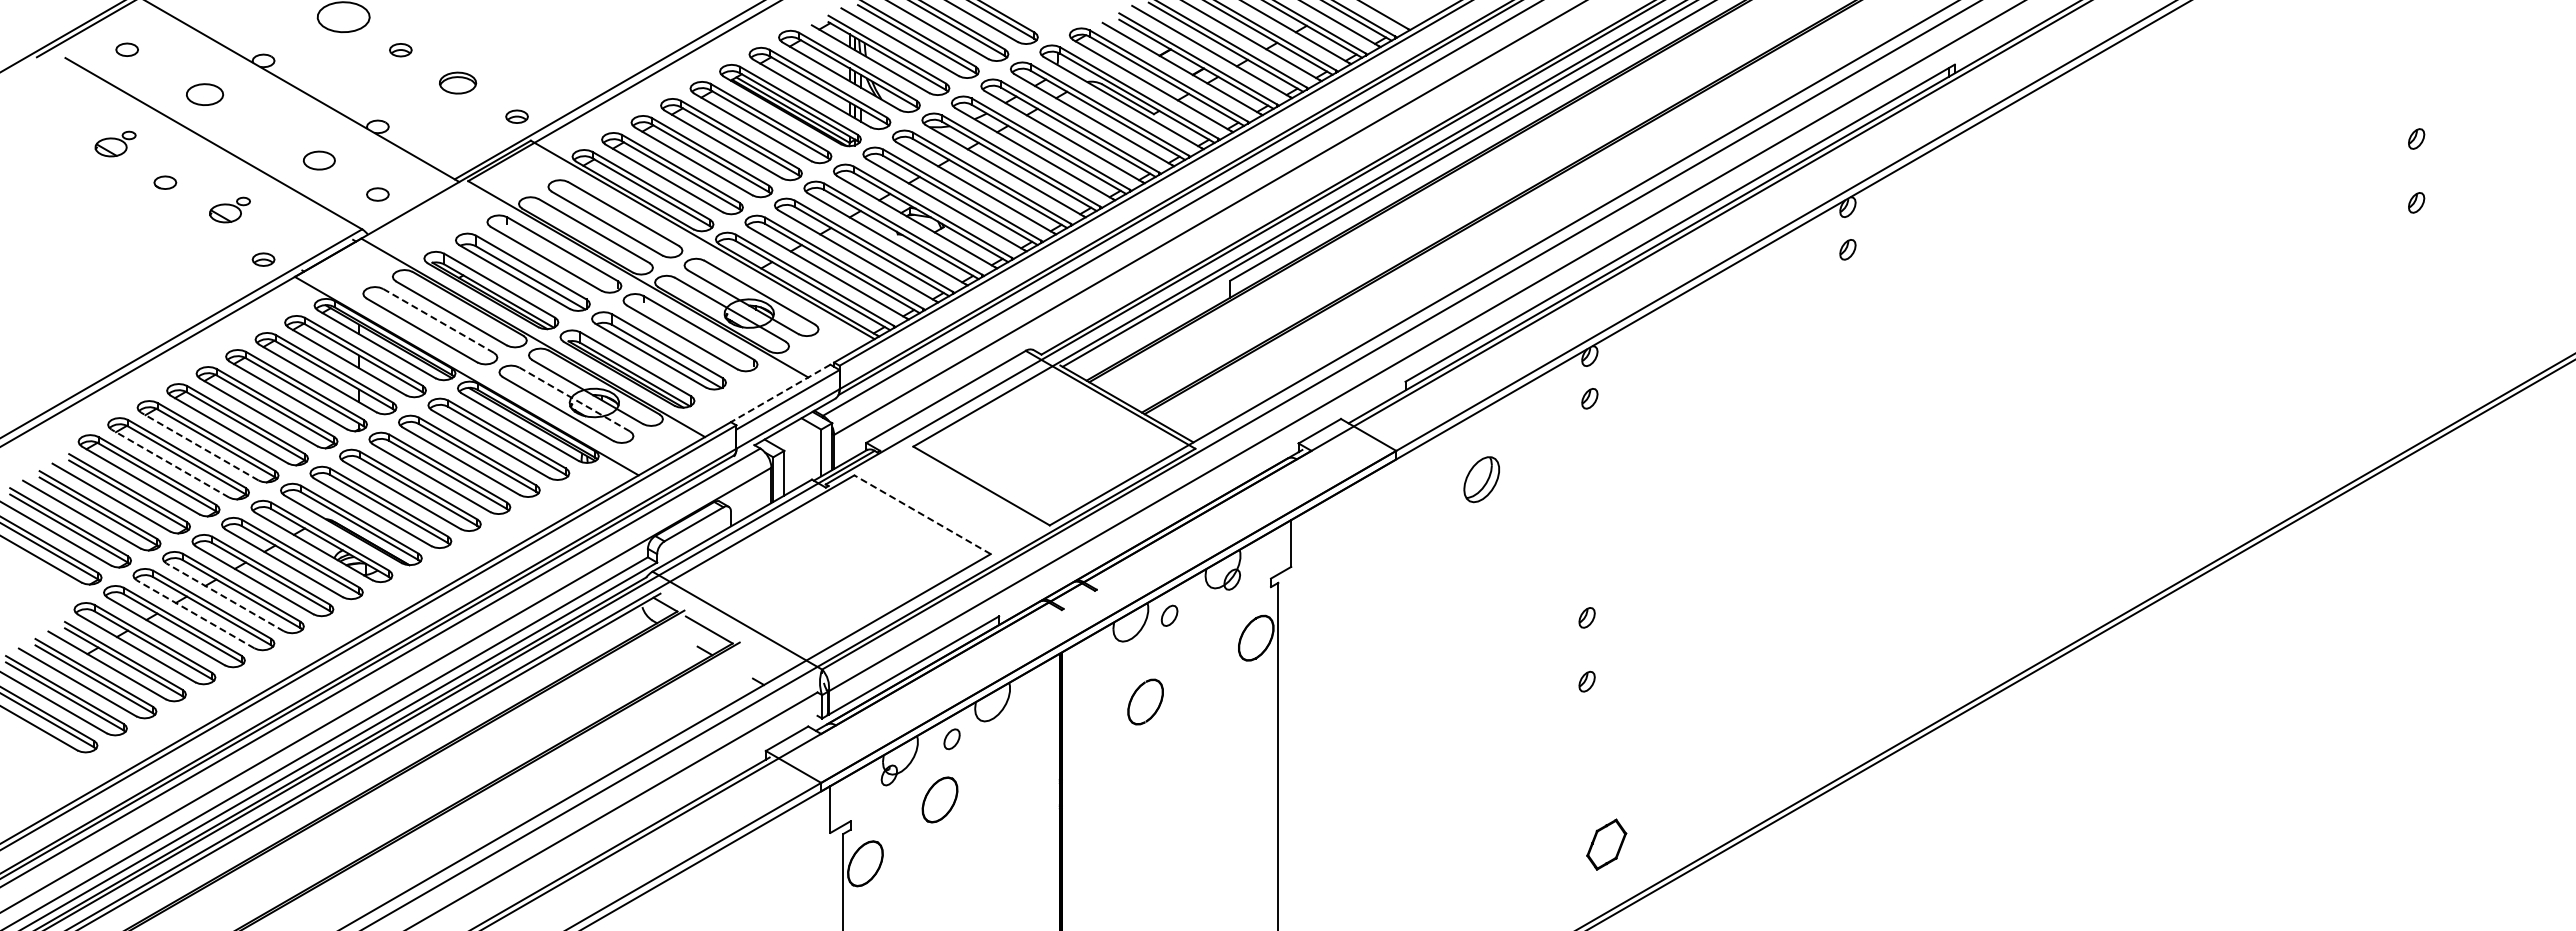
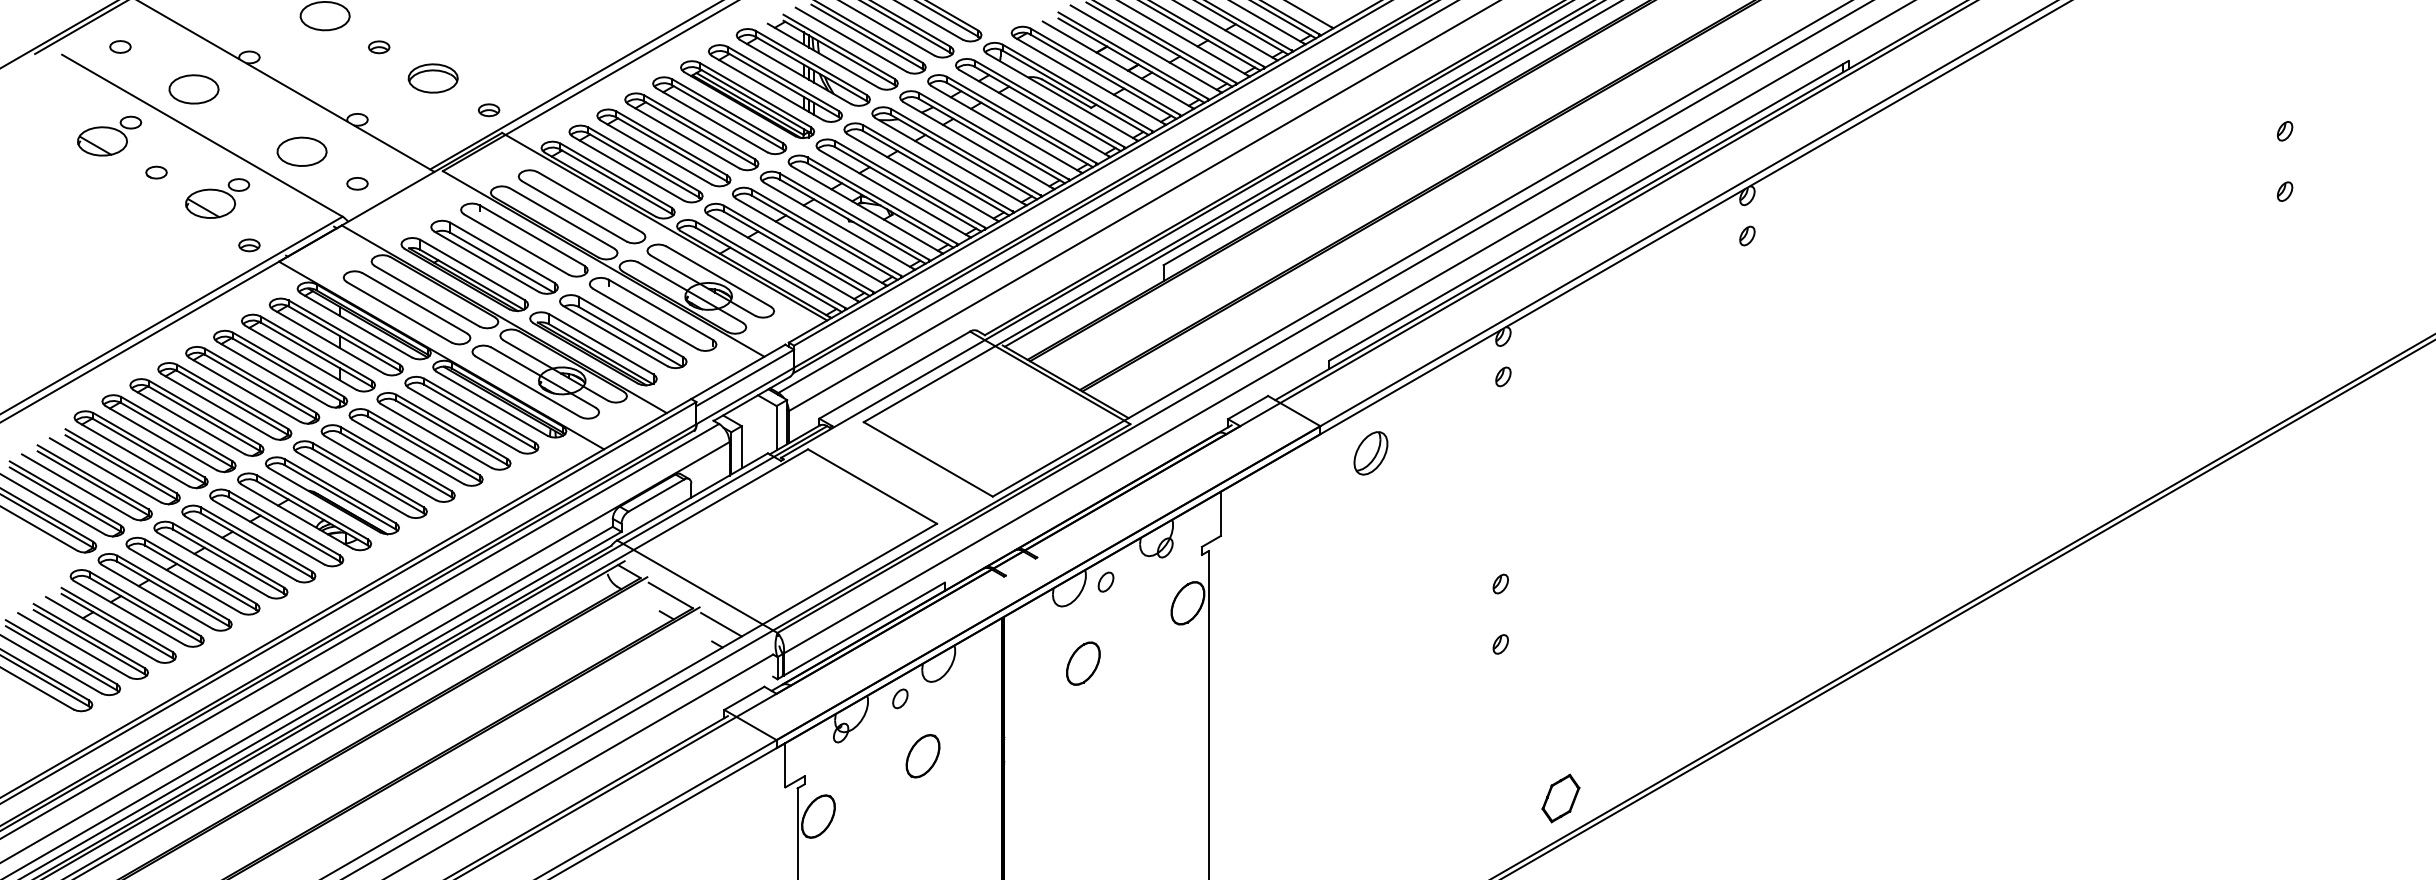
part: (457, 82) -> (432, 77), size x1.43
part: (204, 94) -> (193, 89), size x1.43
part: (115, 143) -> (109, 135), size x1.67
part: (319, 160) -> (302, 151), size x1.67
part: (229, 209) -> (217, 197), size x1.67
line: (438, 320) -> (414, 302), dashed -> solid
line: (780, 393) -> (738, 371), dashed -> solid
line: (574, 399) -> (543, 377), dashed -> solid
line: (199, 446) -> (188, 422), dashed -> solid
line: (170, 463) -> (161, 438), dashed -> solid
part: (1481, 479) -> (1370, 453), moved
line: (922, 514) -> (872, 486), dashed -> solid
line: (225, 597) -> (213, 564), dashed -> solid
line: (195, 614) -> (185, 580), dashed -> solid
line: (762, 660) -> (721, 624), added
part: (939, 799) -> (922, 755), moved
part: (1606, 844) -> (1560, 798), moved

